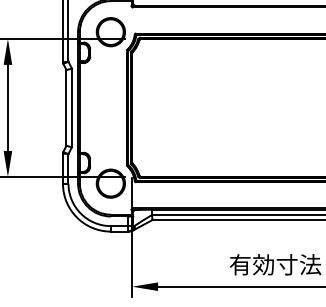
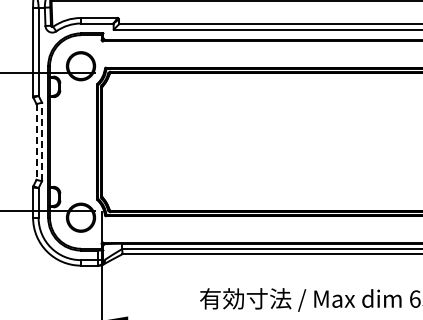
line: (66, 107) -> (36, 141), solid -> dashed
line: (72, 107) -> (42, 141), solid -> dashed

